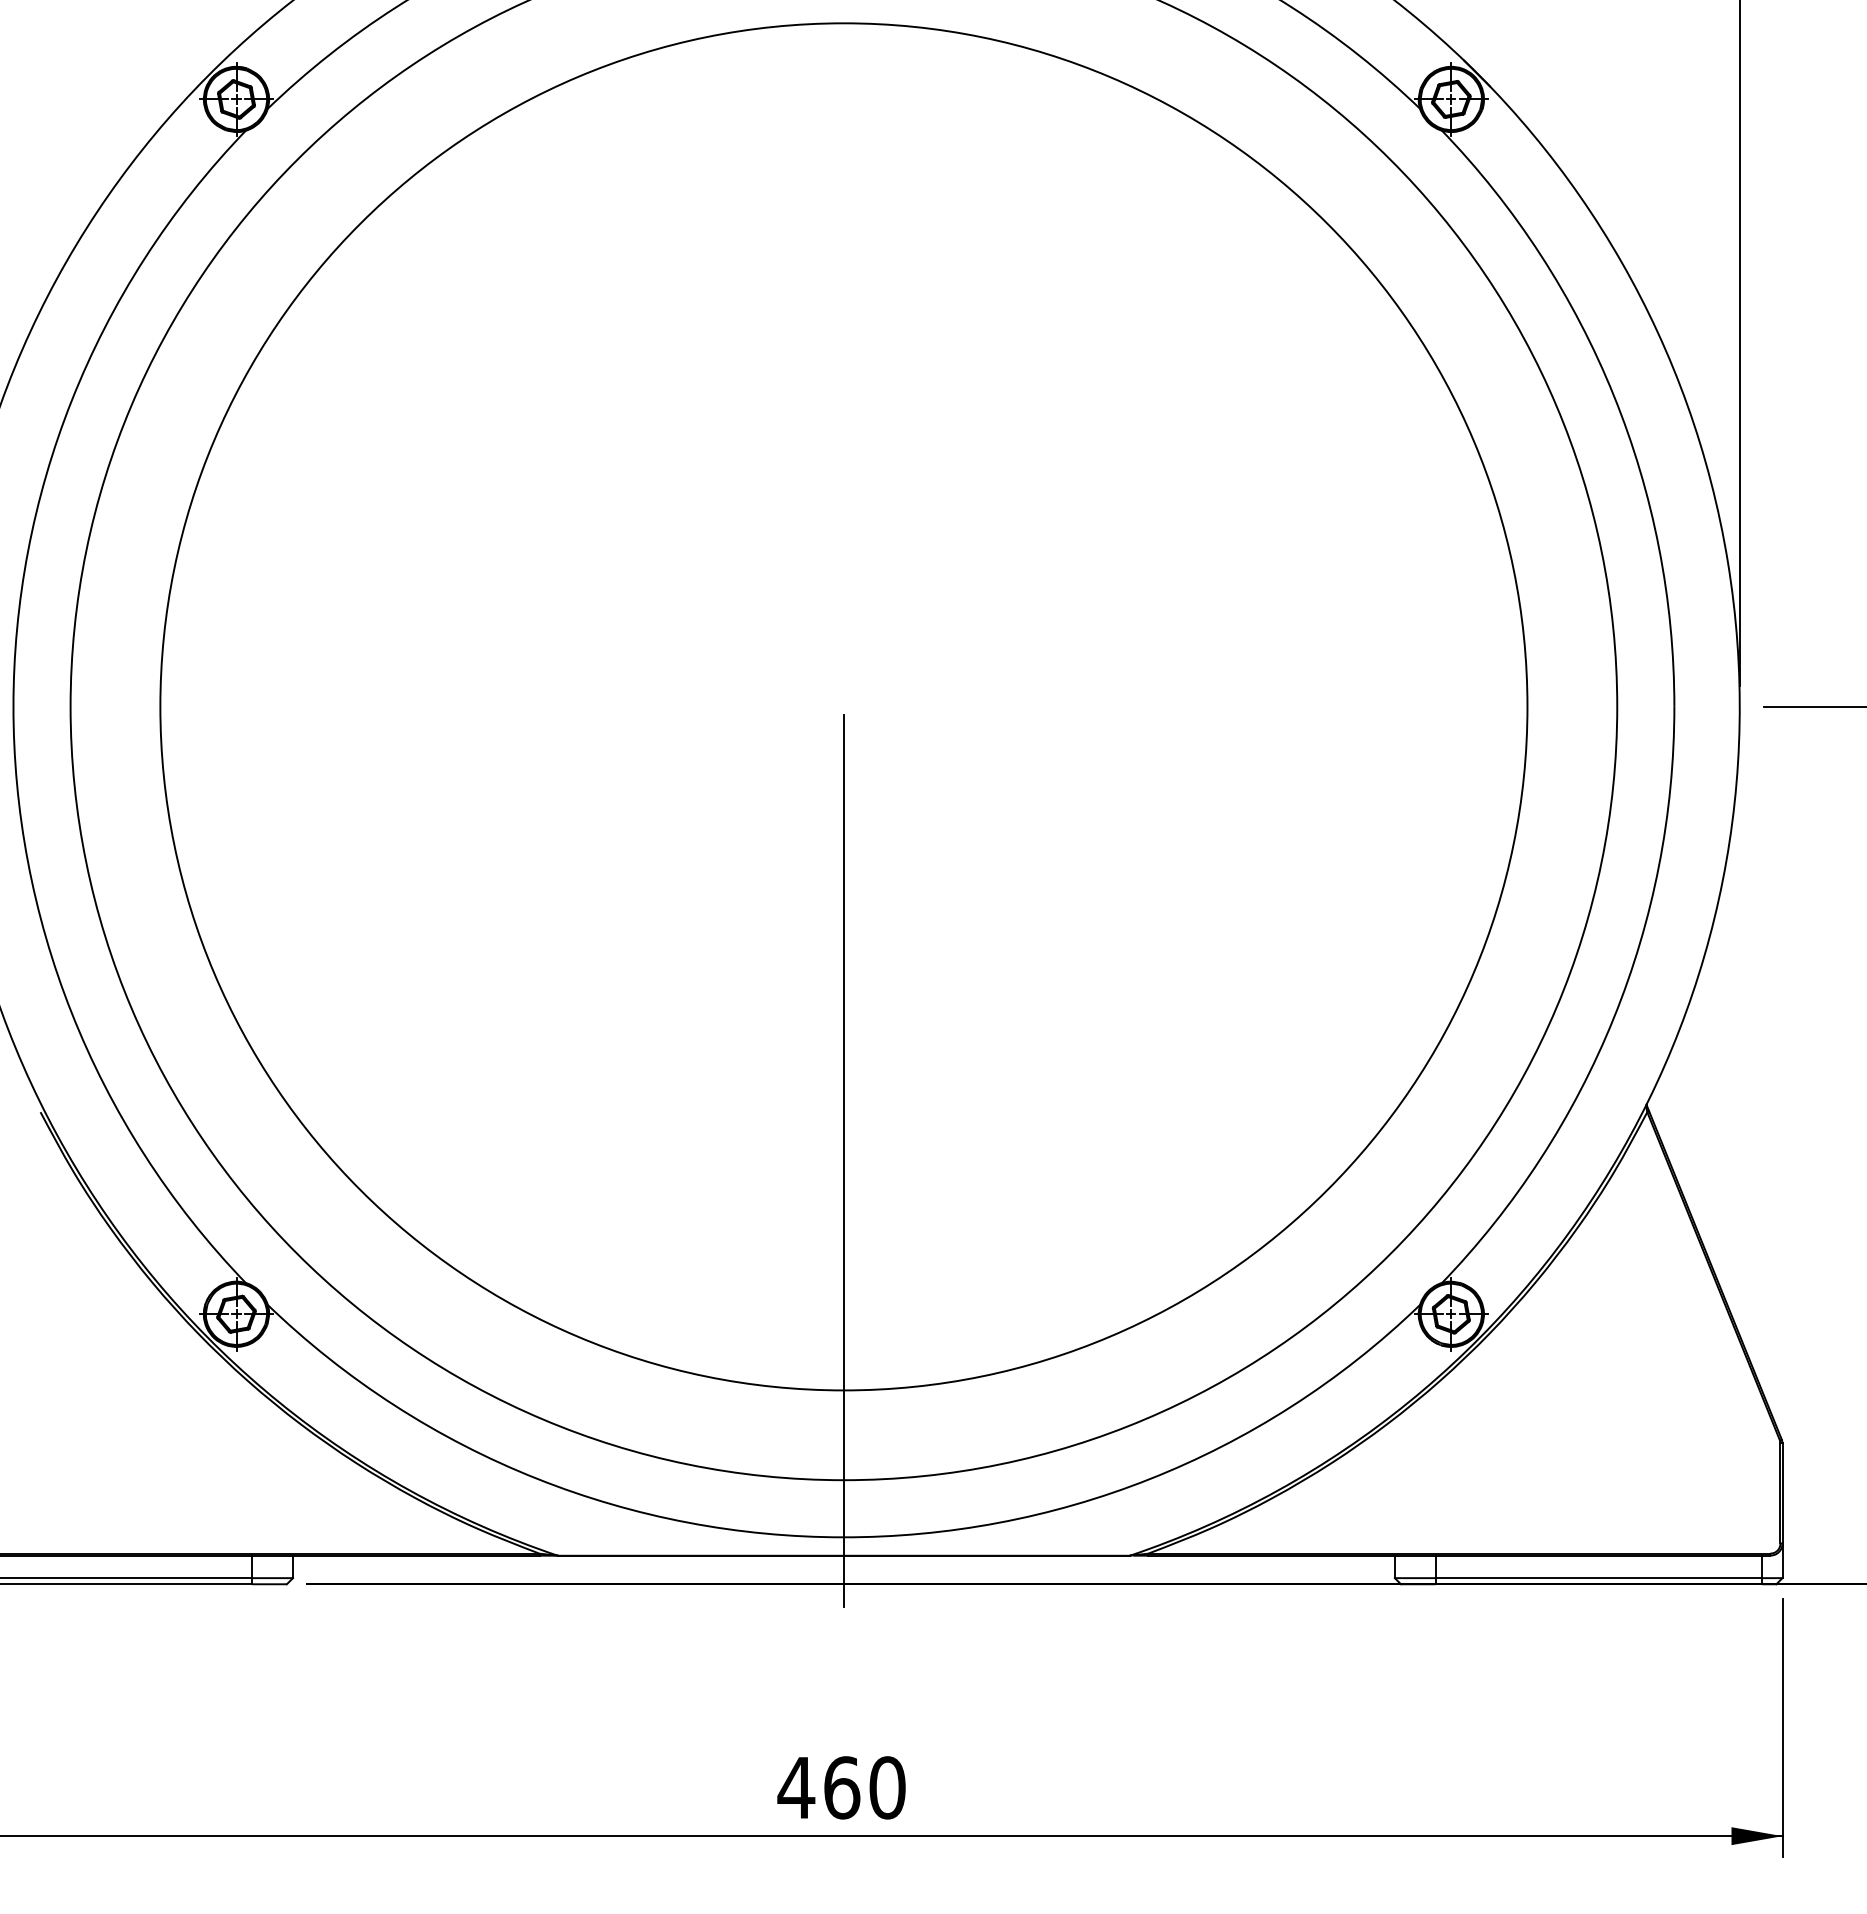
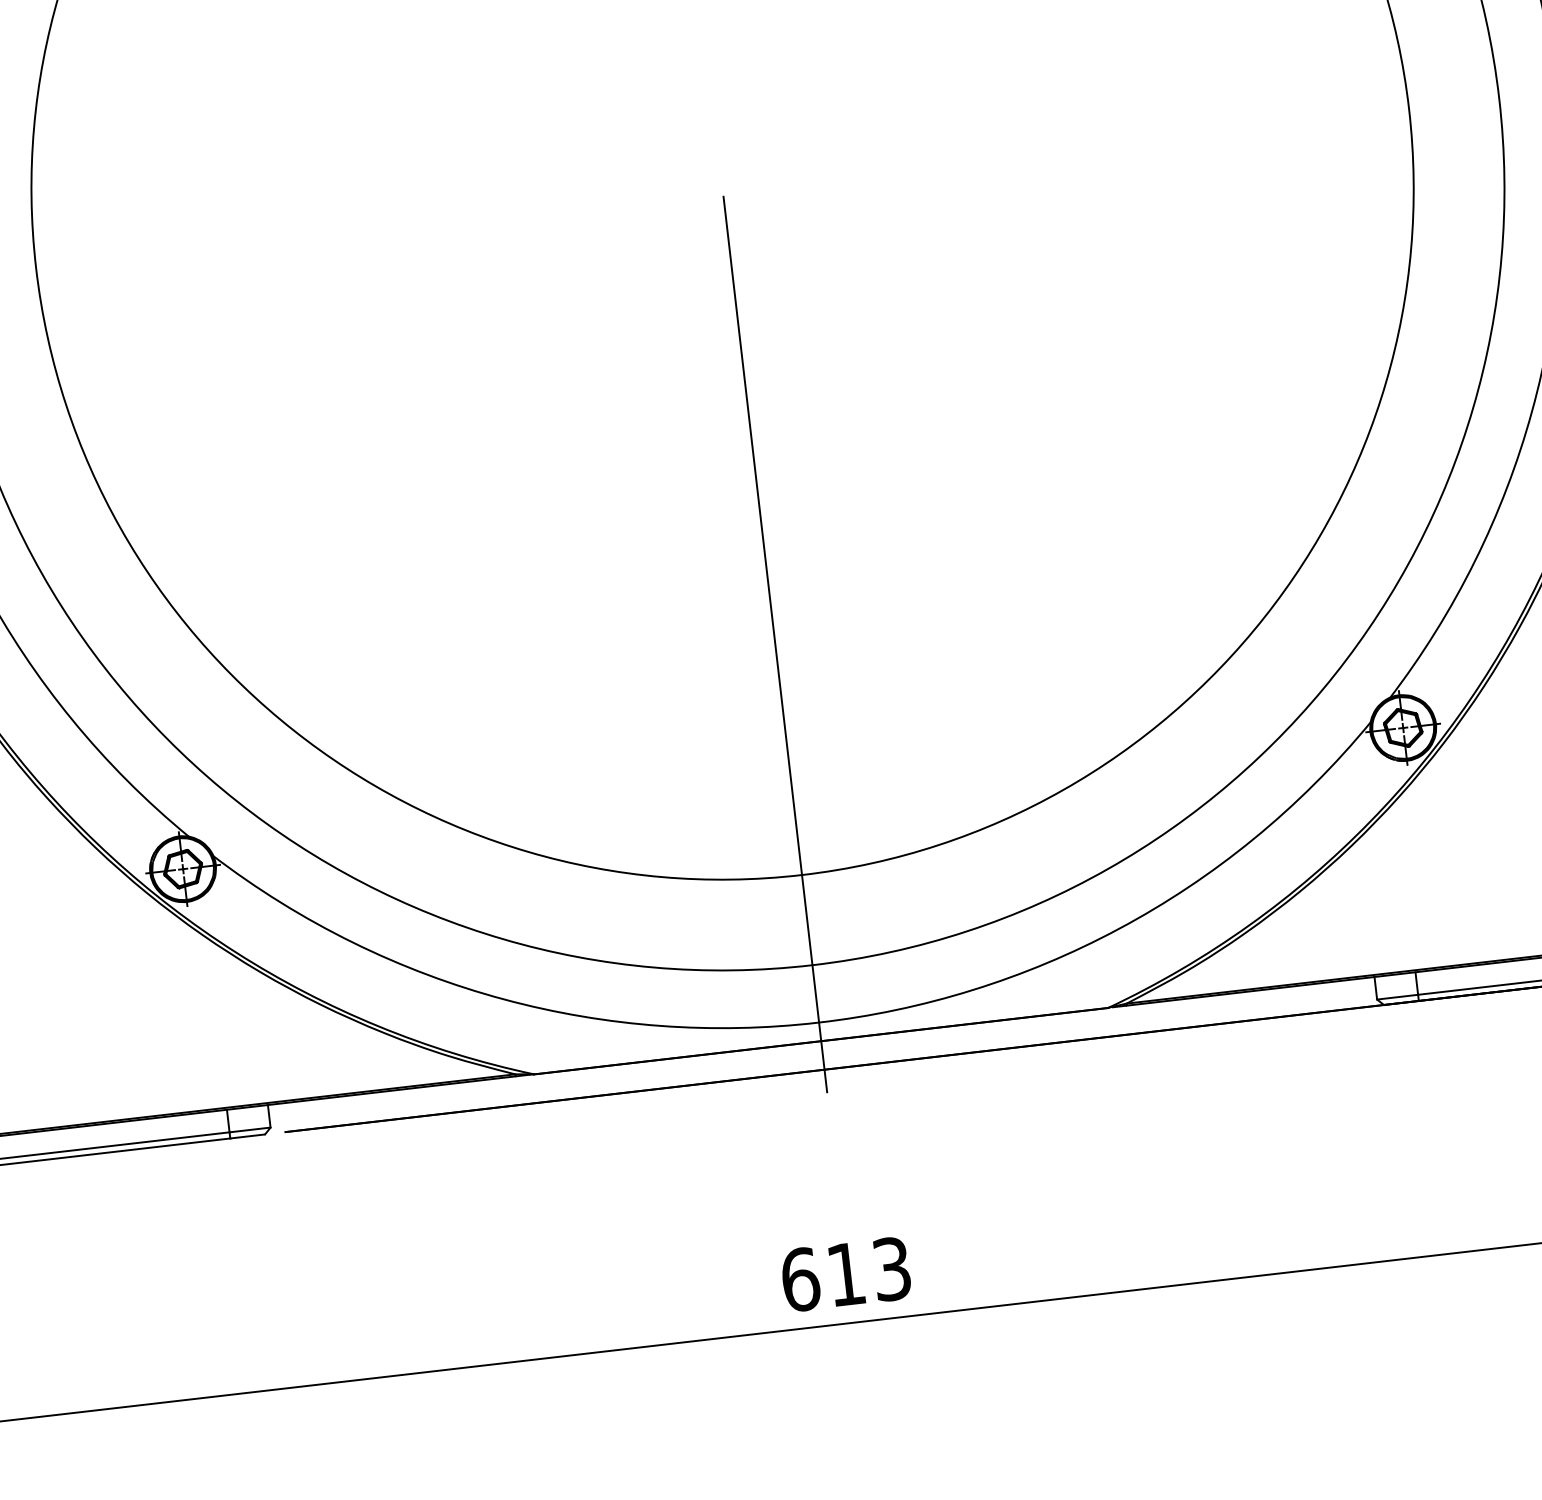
text: (841, 1787) -> (845, 1274), 460 -> 613

